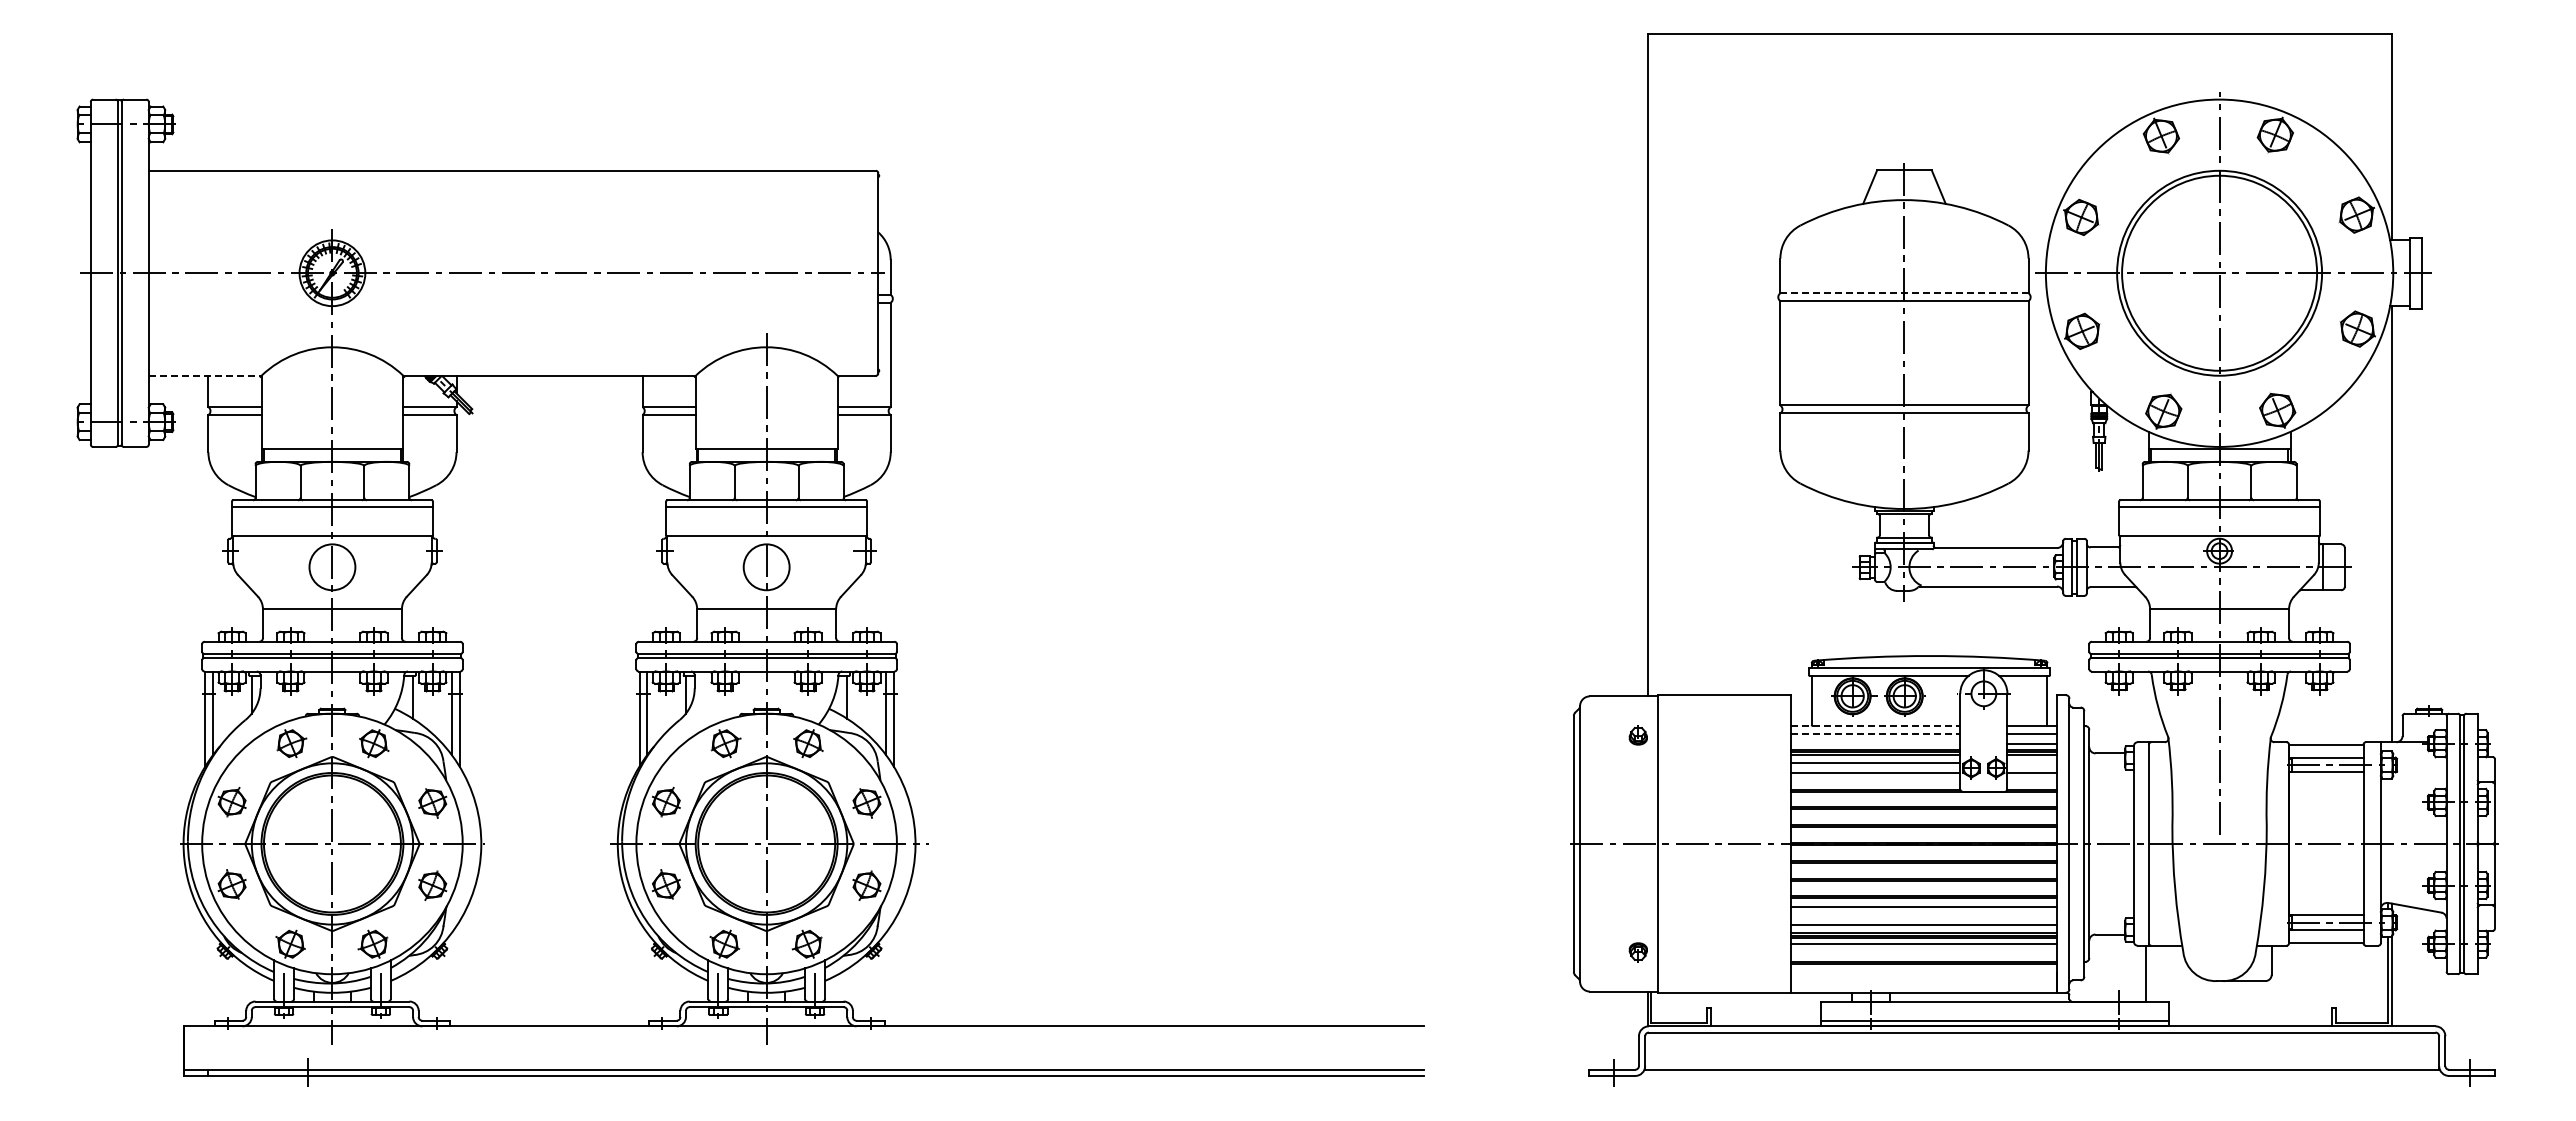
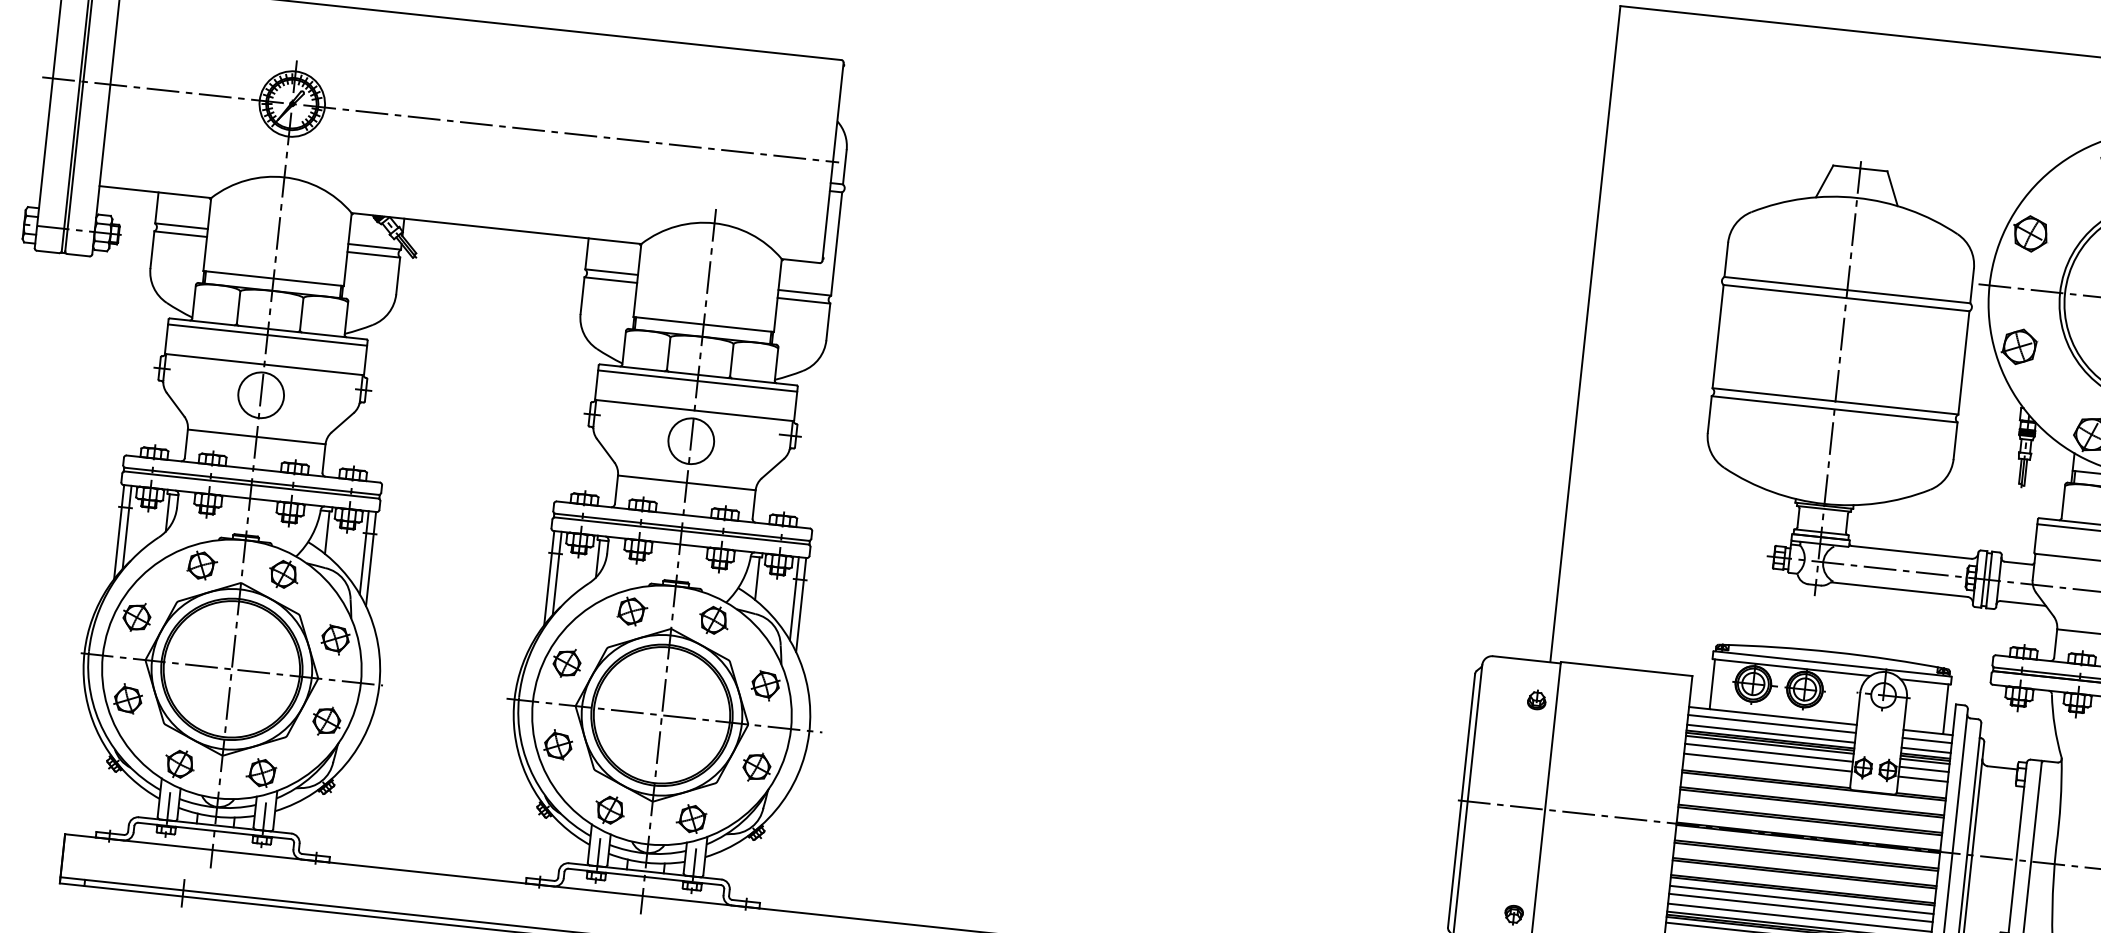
line: (1904, 293) -> (1847, 290), dashed -> solid
line: (205, 375) -> (155, 191), dashed -> solid
line: (1875, 726) -> (1772, 716), dashed -> solid
line: (1875, 734) -> (1771, 724), dashed -> solid
line: (1875, 744) -> (1770, 734), added
line: (2032, 763) -> (1924, 769), added
line: (1923, 914) -> (1800, 907), added

